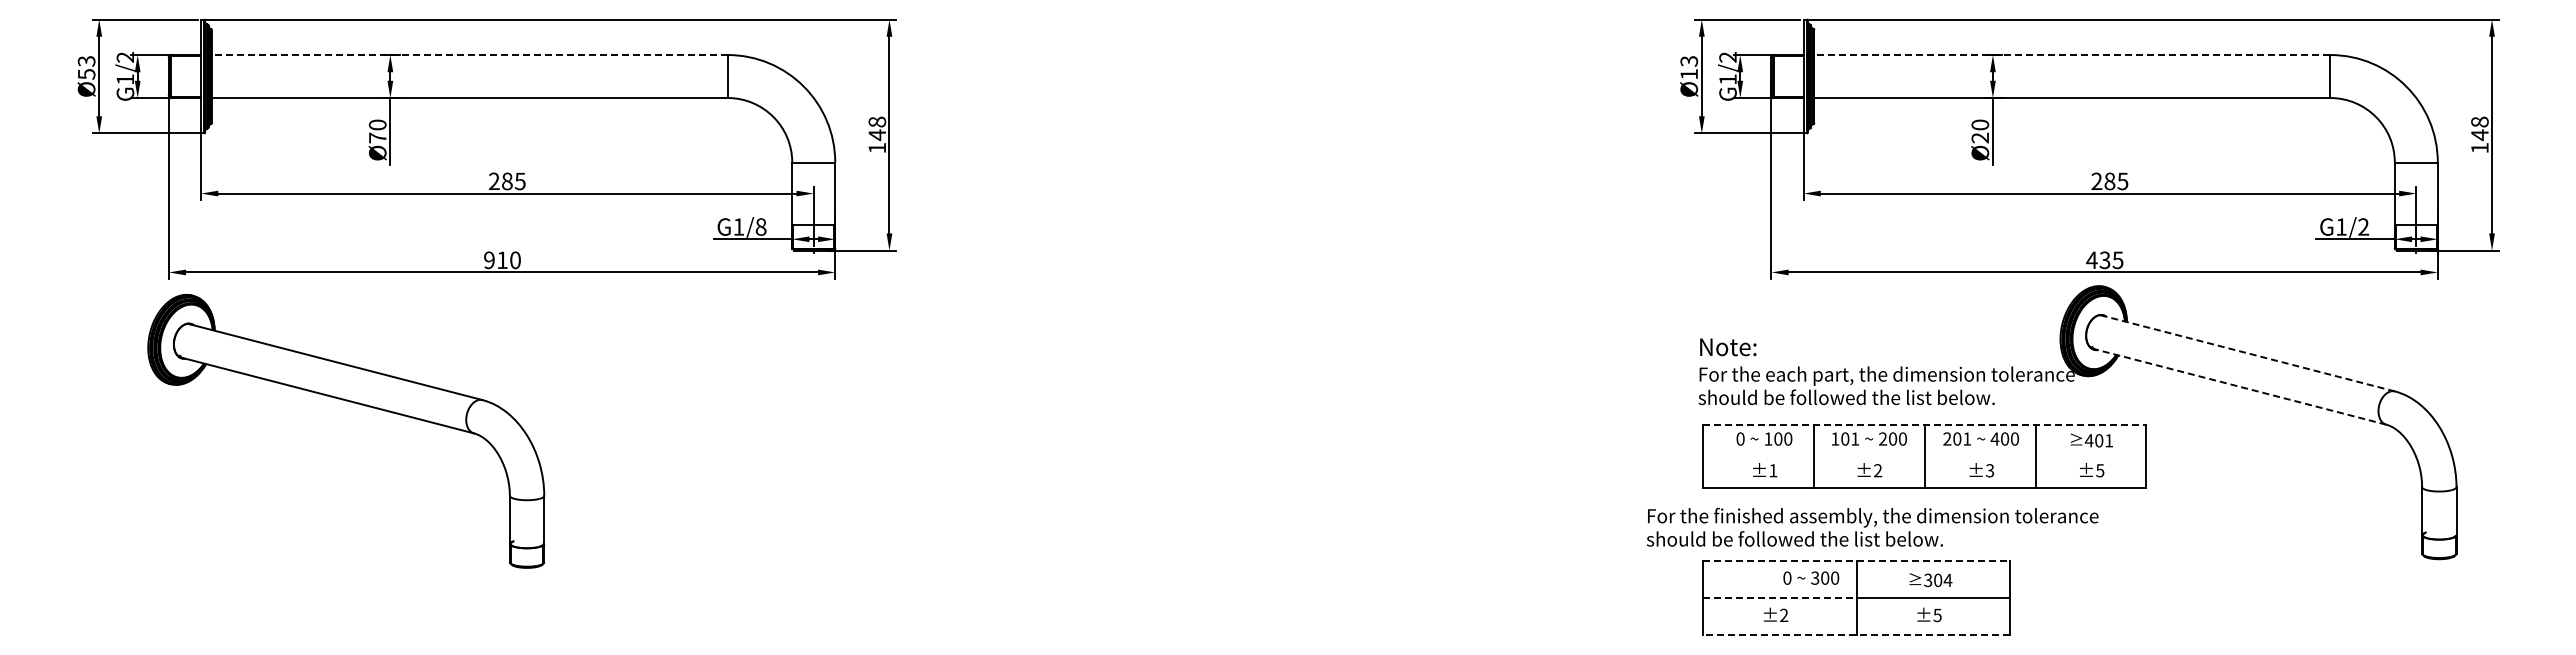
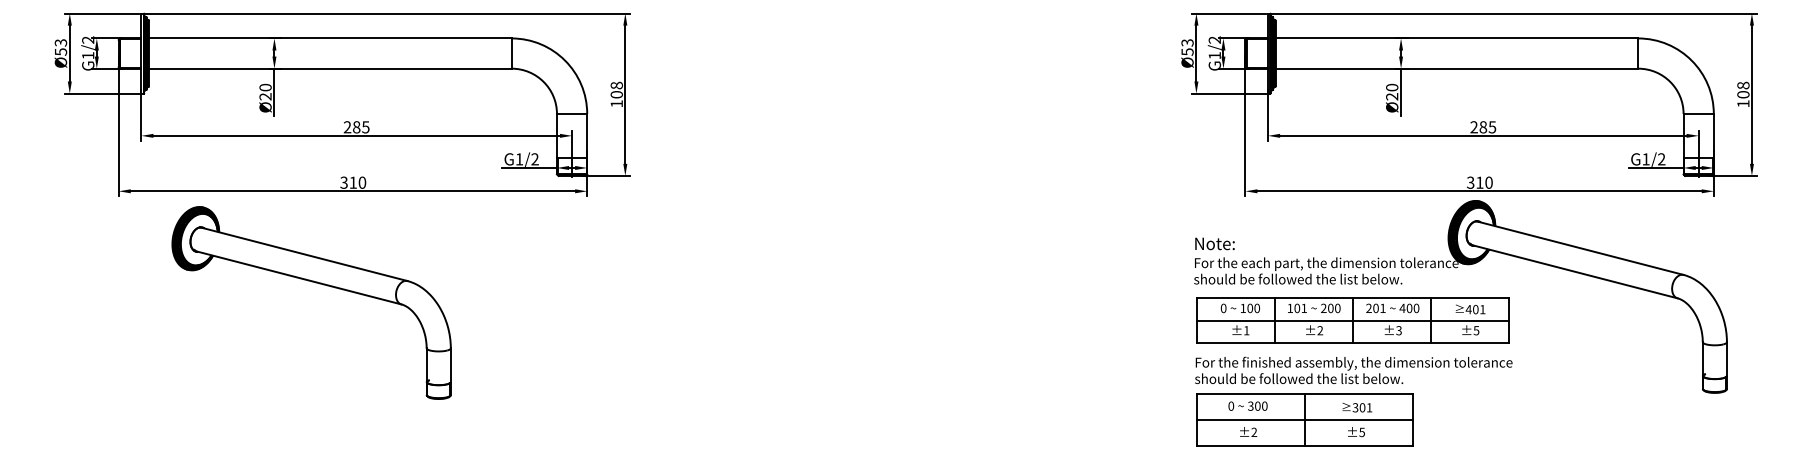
line: (469, 55) -> (330, 38), dashed -> solid
line: (2072, 55) -> (1457, 38), dashed -> solid
text: (1689, 74) -> (1187, 52), Ø13 -> Ø53
text: (877, 135) -> (616, 95), 148 -> 108
text: (2479, 135) -> (1743, 95), 148 -> 108
text: (377, 137) -> (265, 96), Ø70 -> Ø20
text: (760, 226) -> (534, 158), G1/8 -> G1/2
text: (489, 260) -> (344, 182), 910 -> 310
text: (2104, 260) -> (1479, 182), 435 -> 310
line: (2247, 353) -> (1580, 248), dashed -> solid
line: (2238, 386) -> (1573, 271), dashed -> solid
part: (353, 403) -> (316, 283), moved
line: (1924, 424) -> (1352, 298), dashed -> solid
line: (1924, 456) -> (1352, 320), added
text: (1872, 526) -> (1353, 369), moved
line: (1857, 560) -> (1305, 393), dashed -> solid
text: (1811, 577) -> (1248, 405), moved
text: (1947, 579) -> (1369, 407), 304 -> 301
line: (1779, 598) -> (1251, 420), dashed -> solid
line: (1856, 635) -> (1305, 446), dashed -> solid

